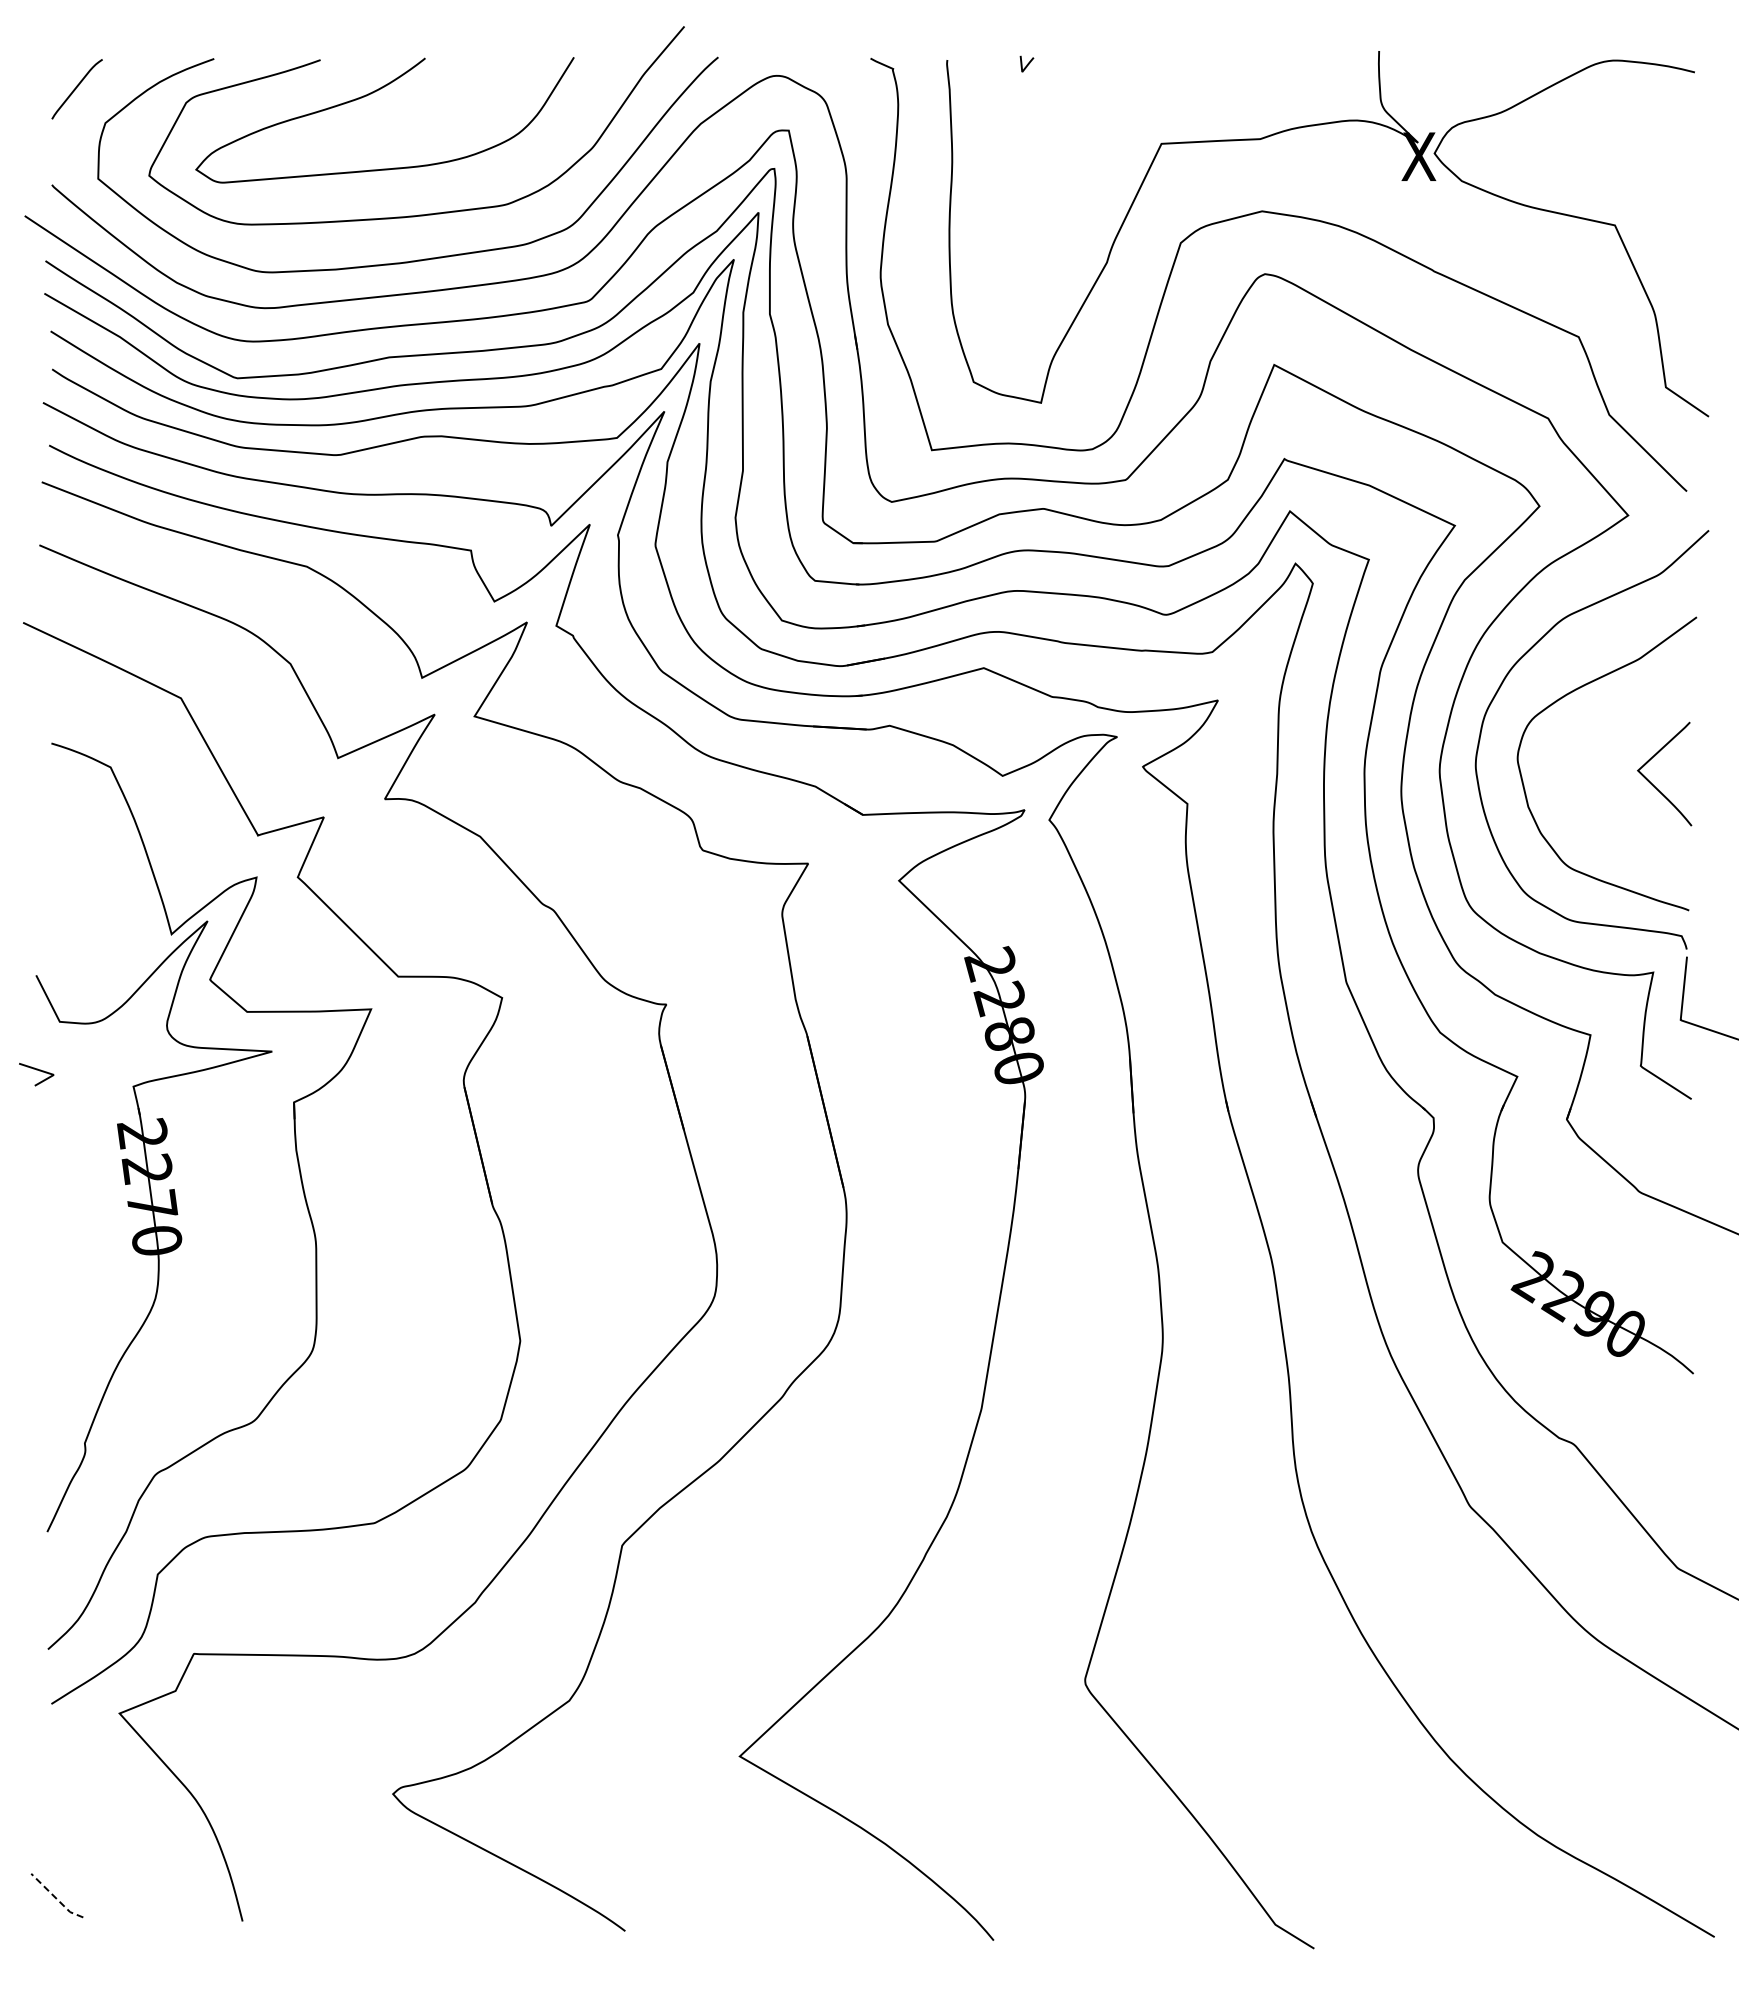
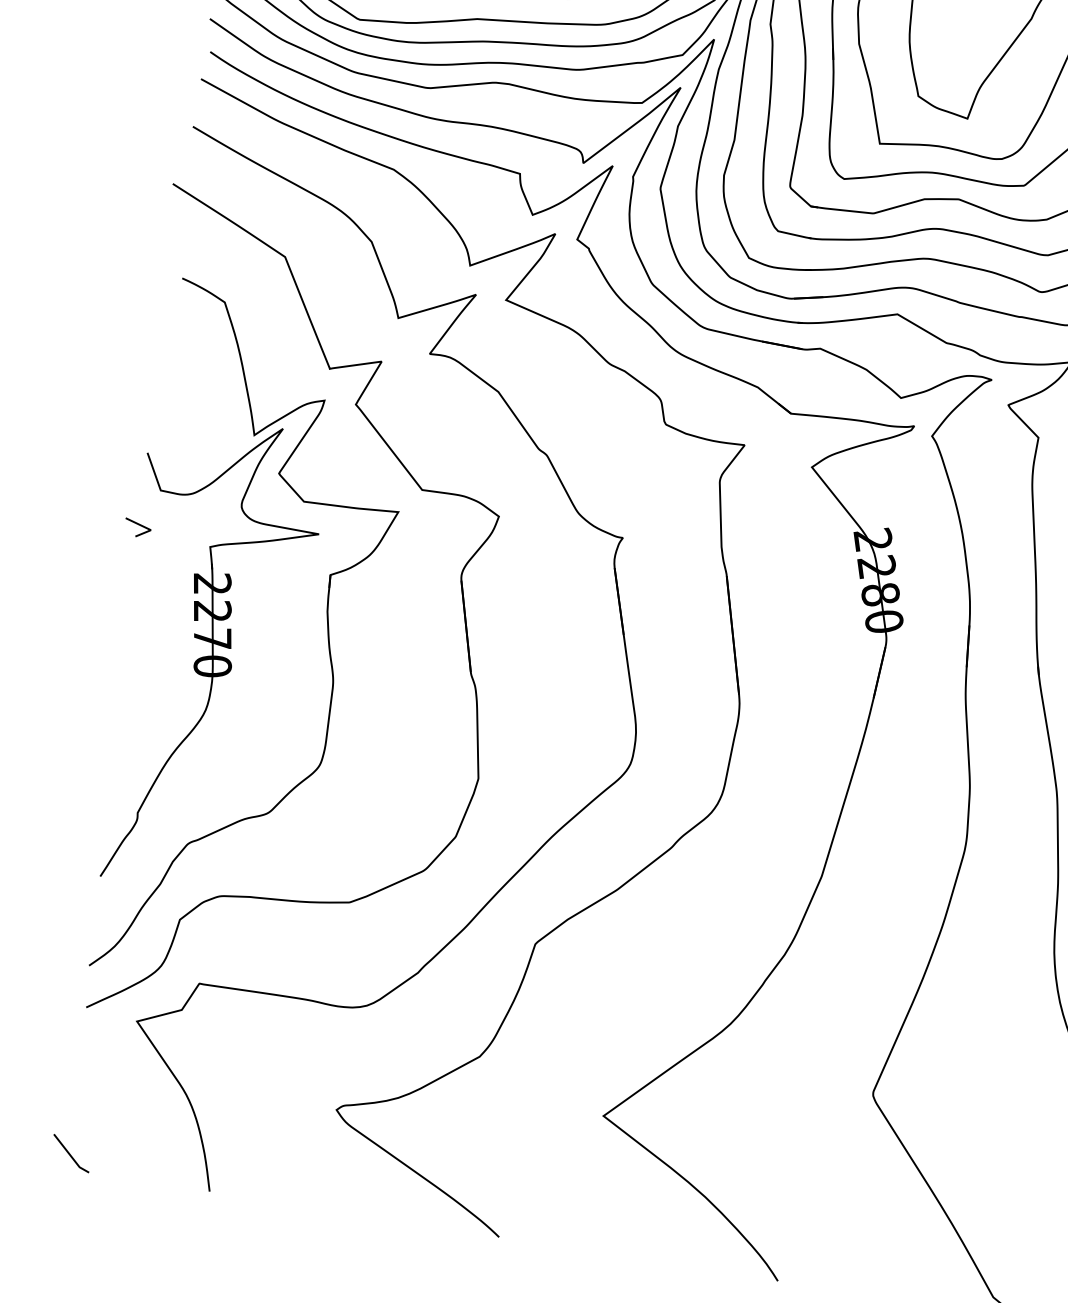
line: (56, 1898) -> (70, 1155), dashed -> solid

